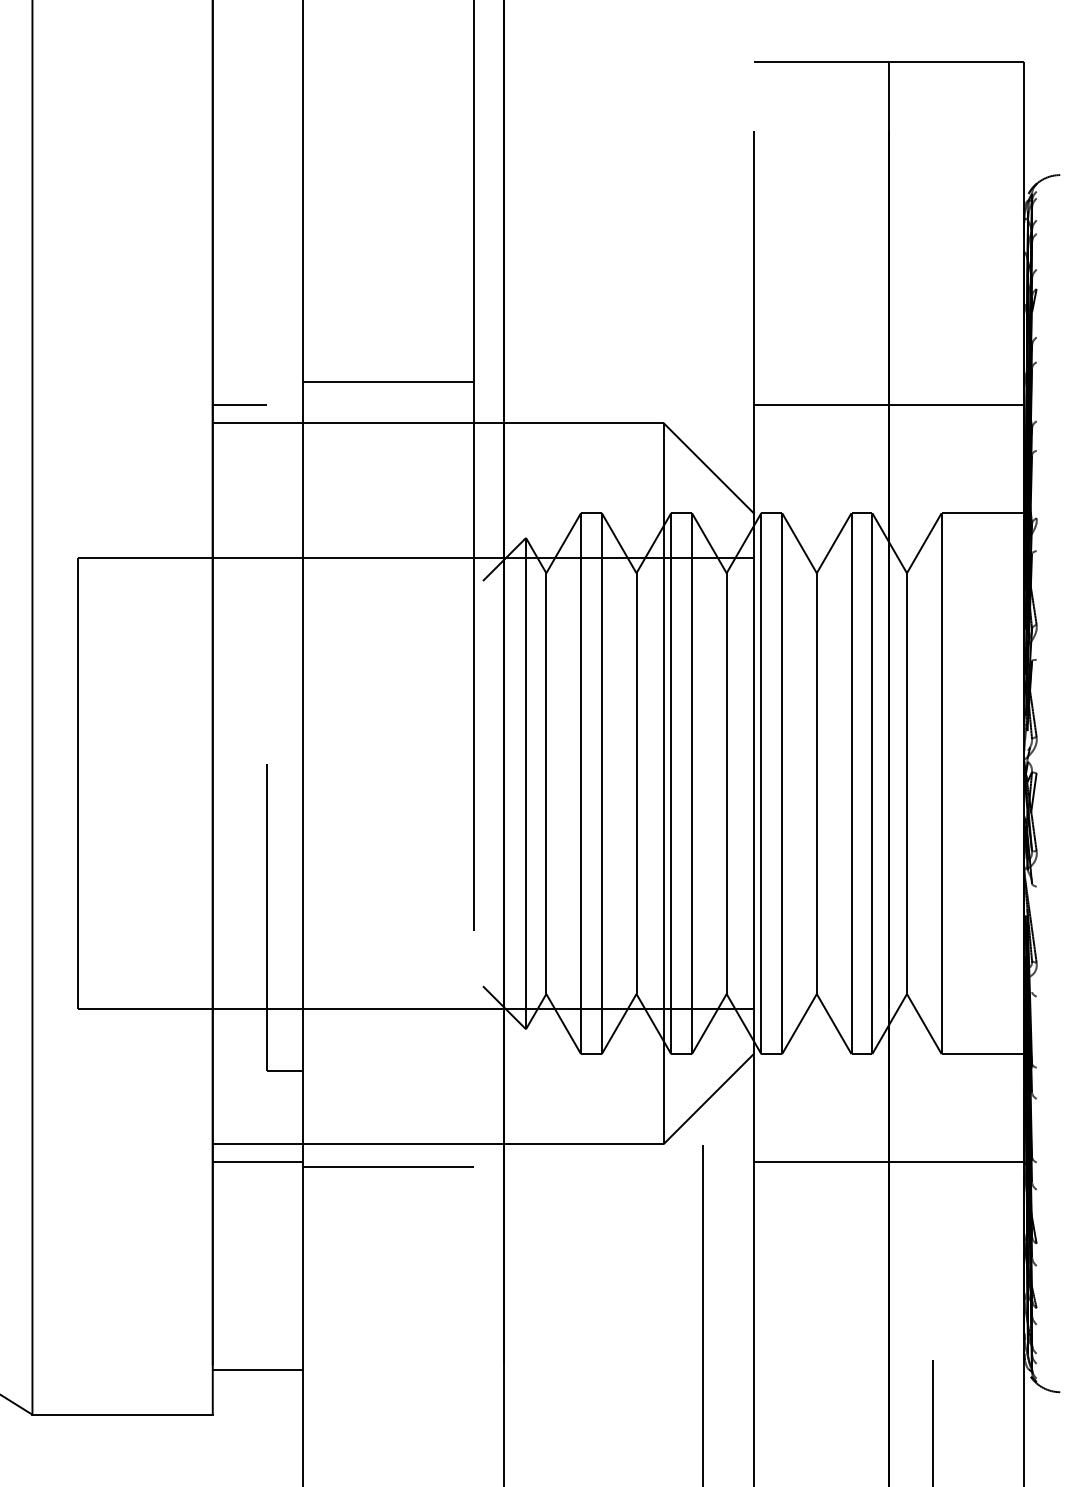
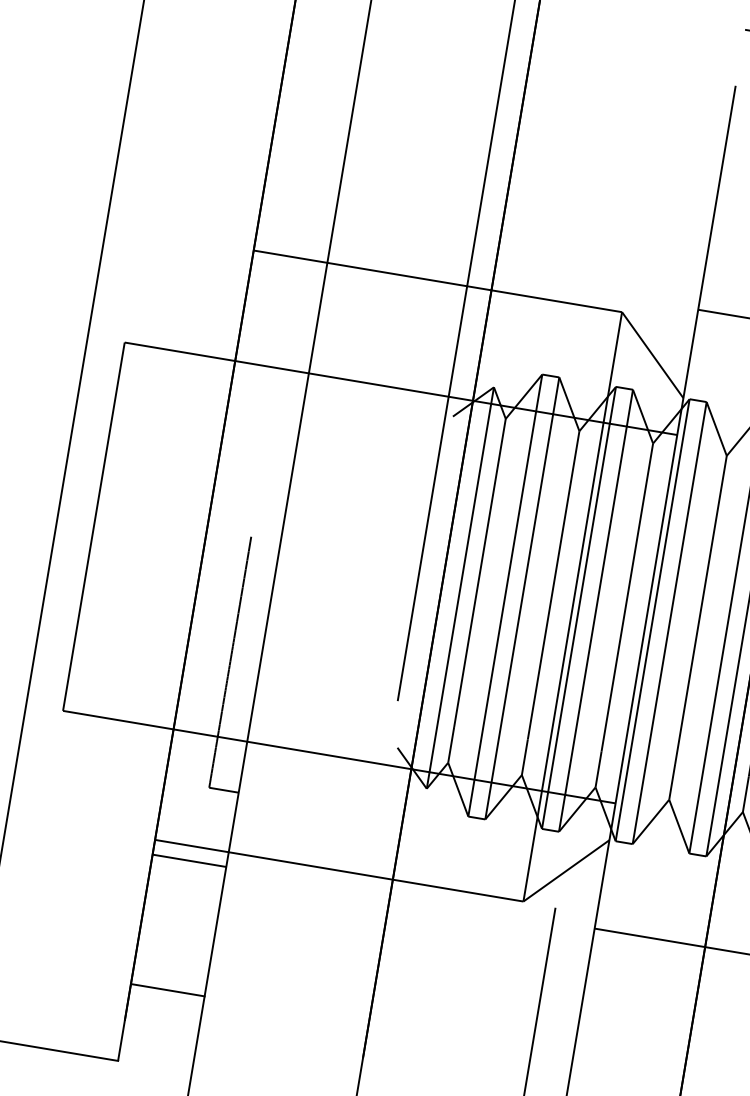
line: (387, 381) -> (402, 240), removed
line: (239, 404) -> (278, 239), removed
line: (387, 1167) -> (294, 882), removed
line: (257, 1369) -> (167, 990), moved

